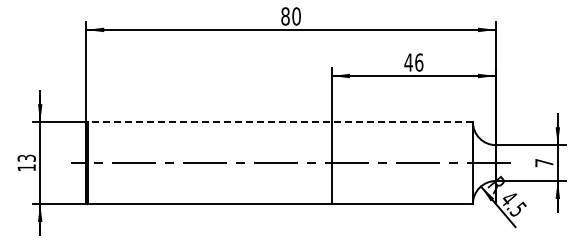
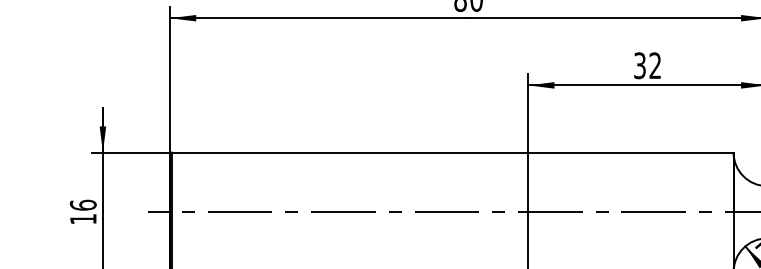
text: (413, 62) -> (647, 65), 46 -> 32
line: (280, 122) -> (453, 153), dashed -> solid
text: (26, 157) -> (82, 204), 13 -> 16

